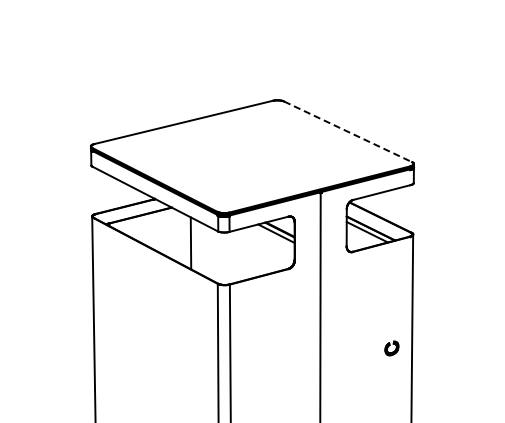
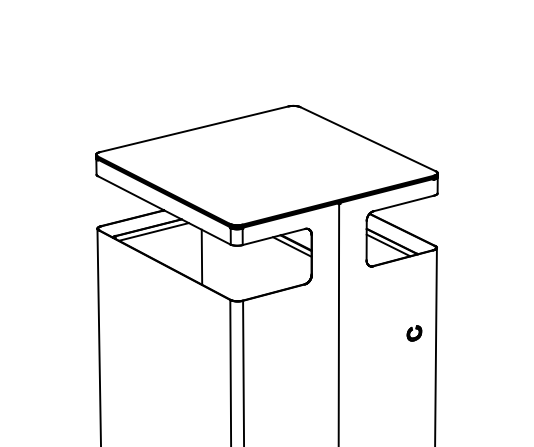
line: (348, 131) -> (368, 138), dashed -> solid
line: (145, 219) -> (153, 231), added
part: (391, 348) -> (414, 333), moved

